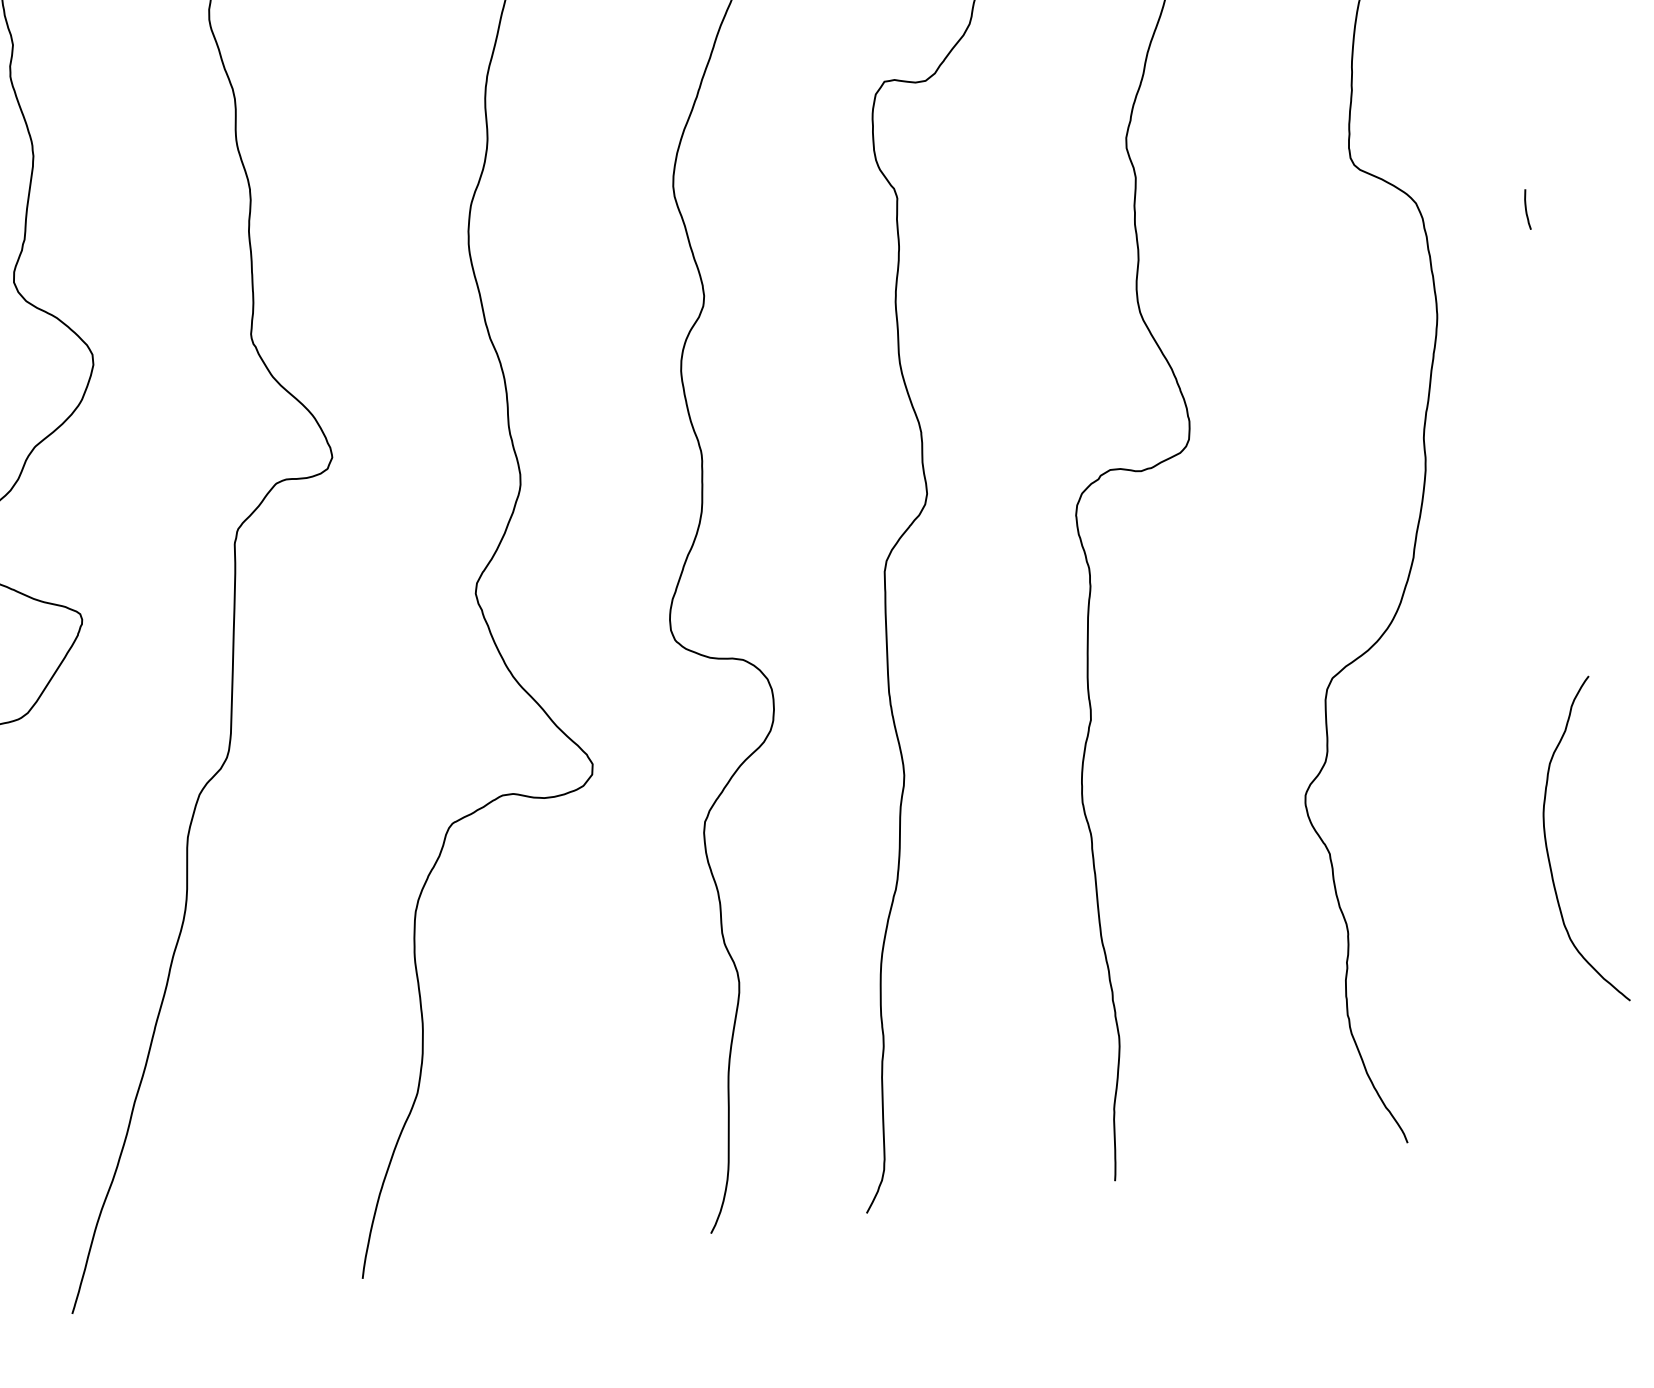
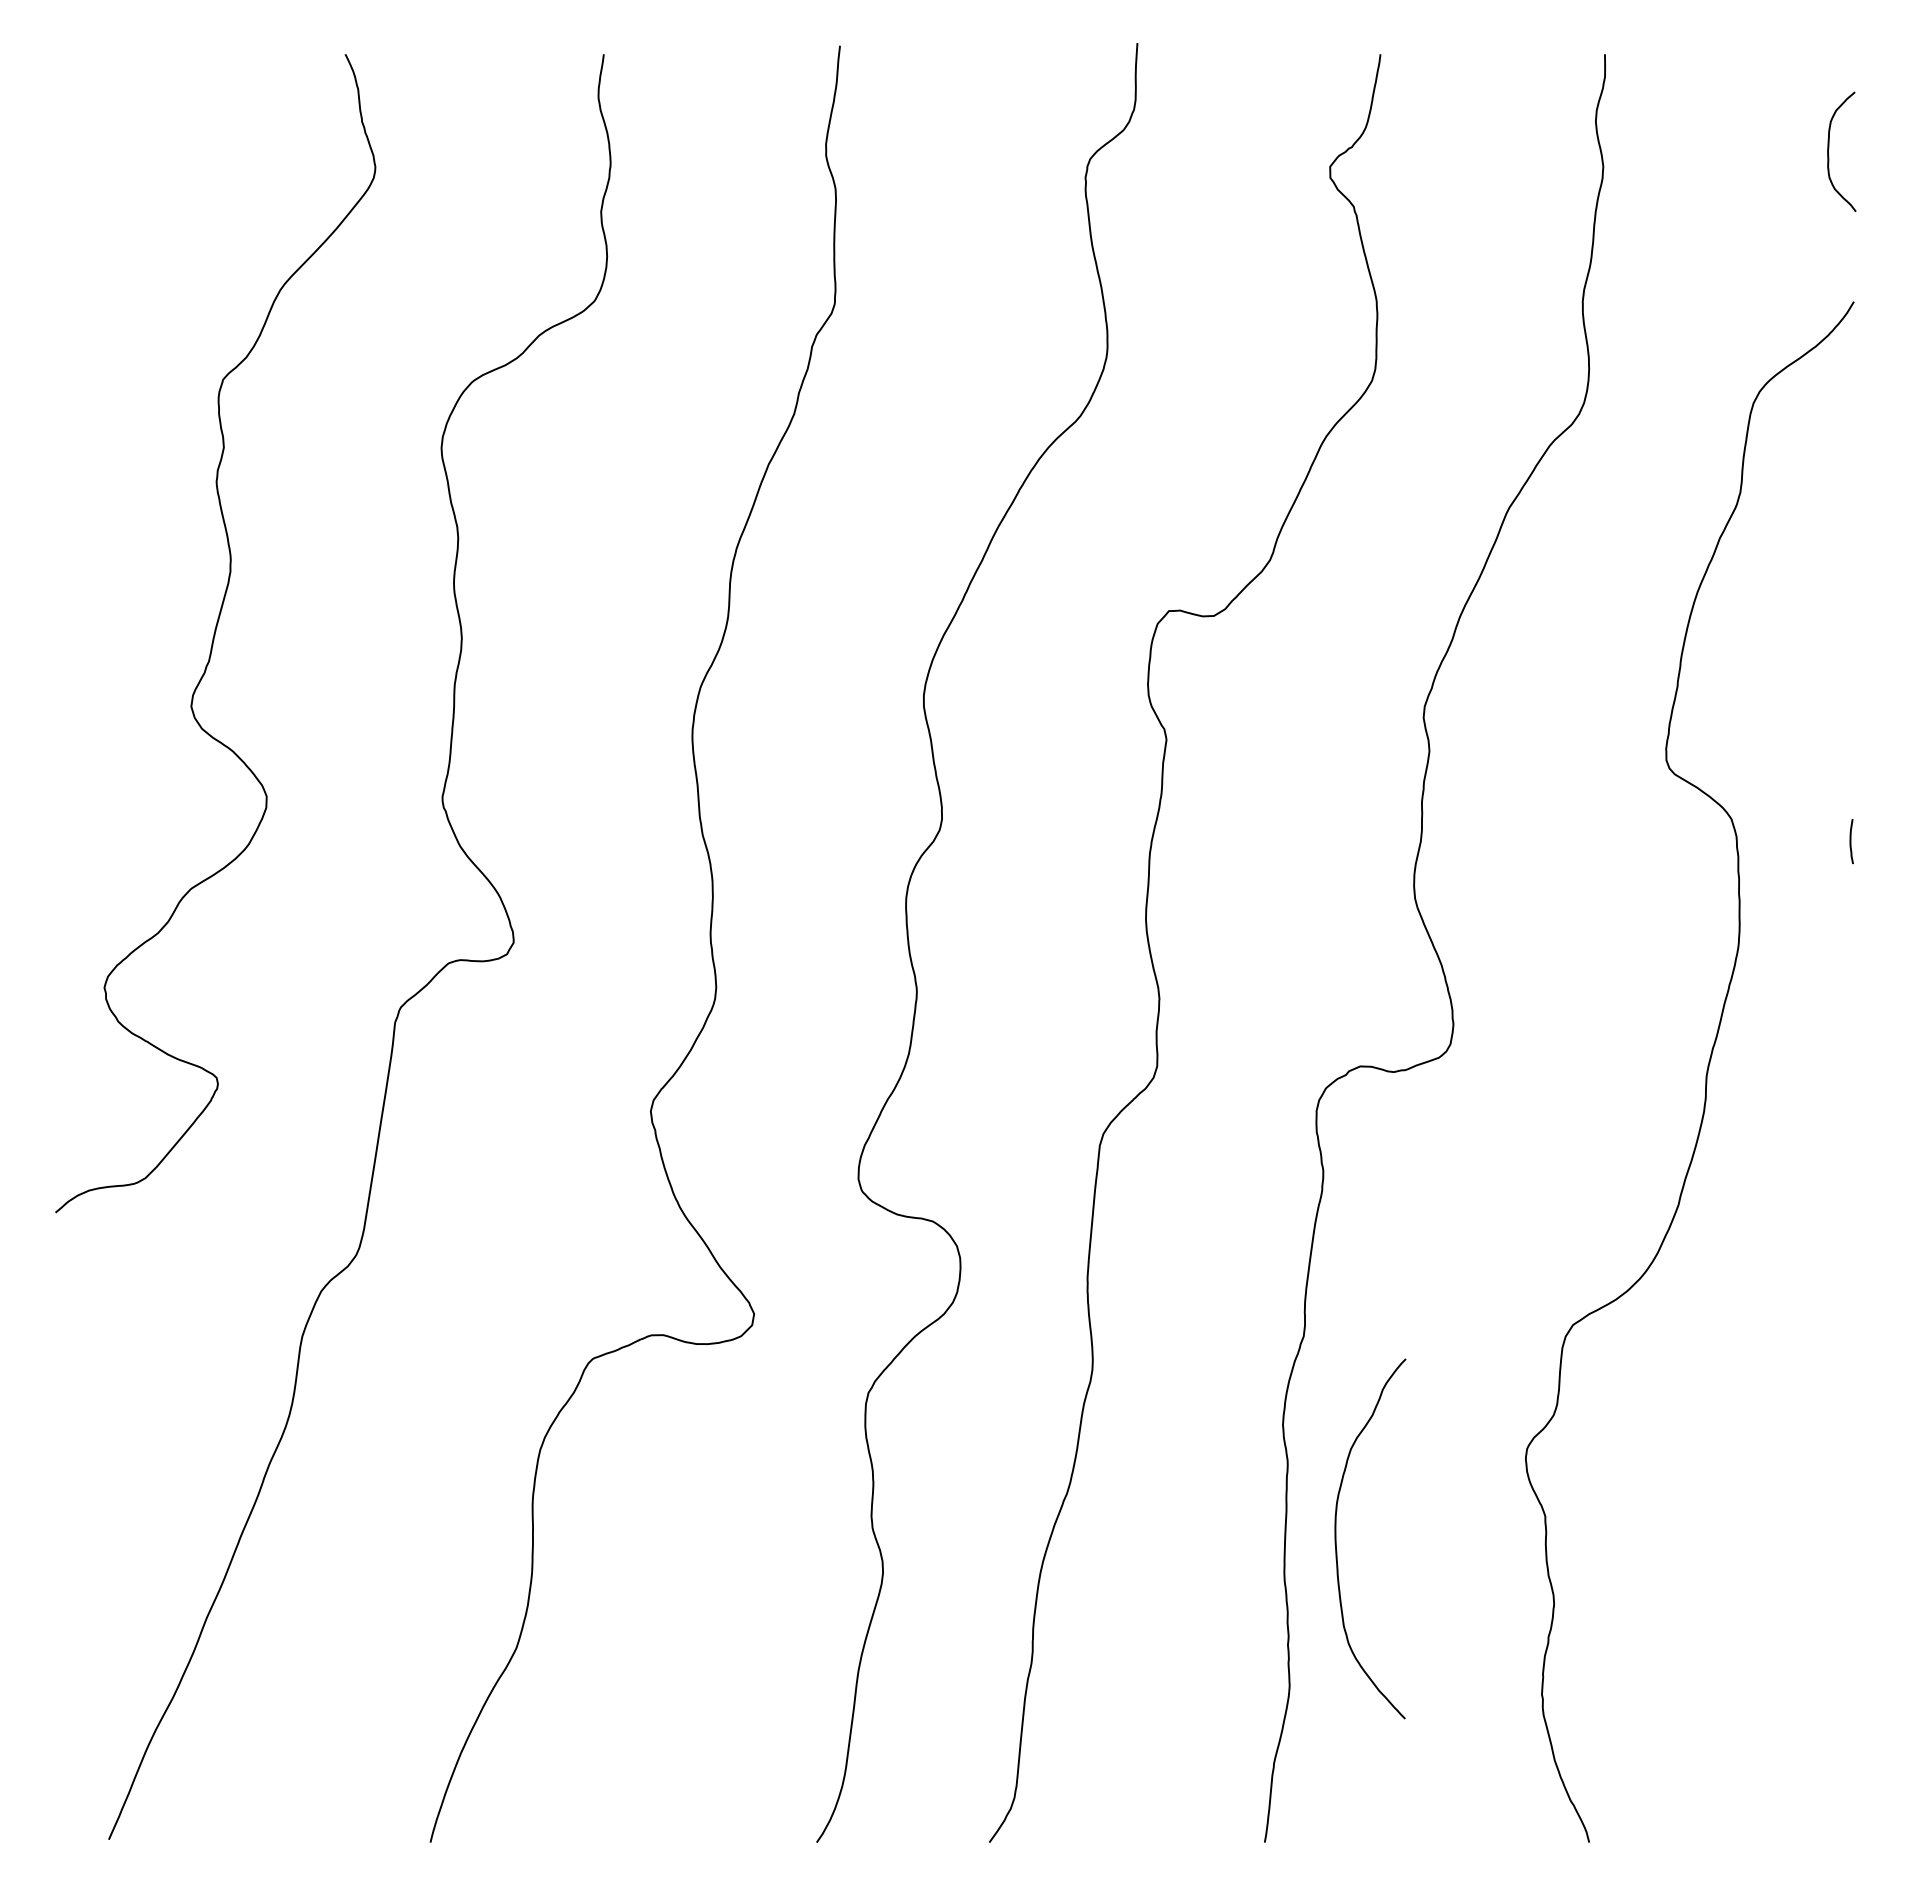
curve: (1547, 846) -> (1336, 1538), moved

